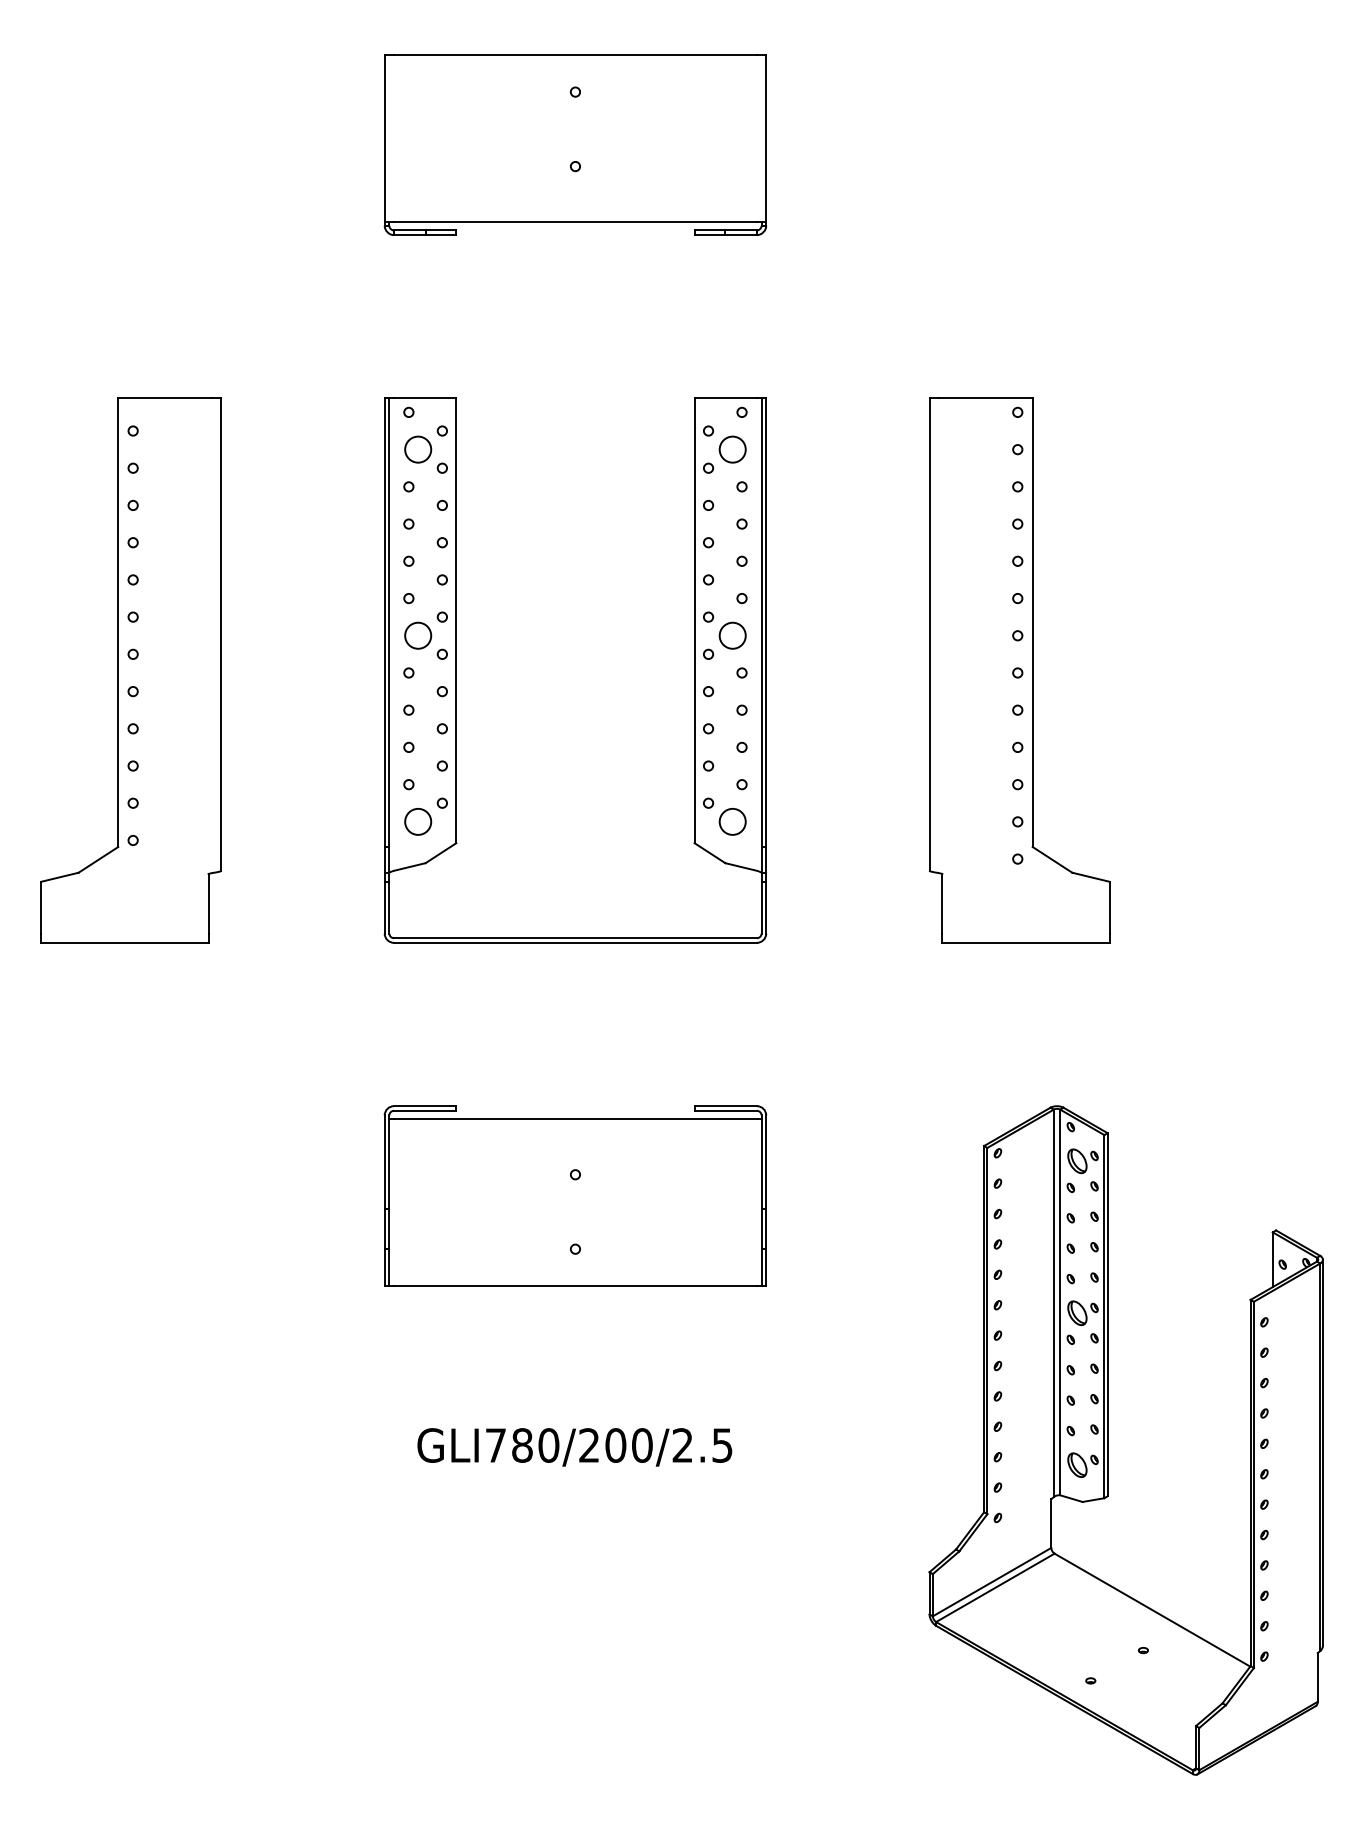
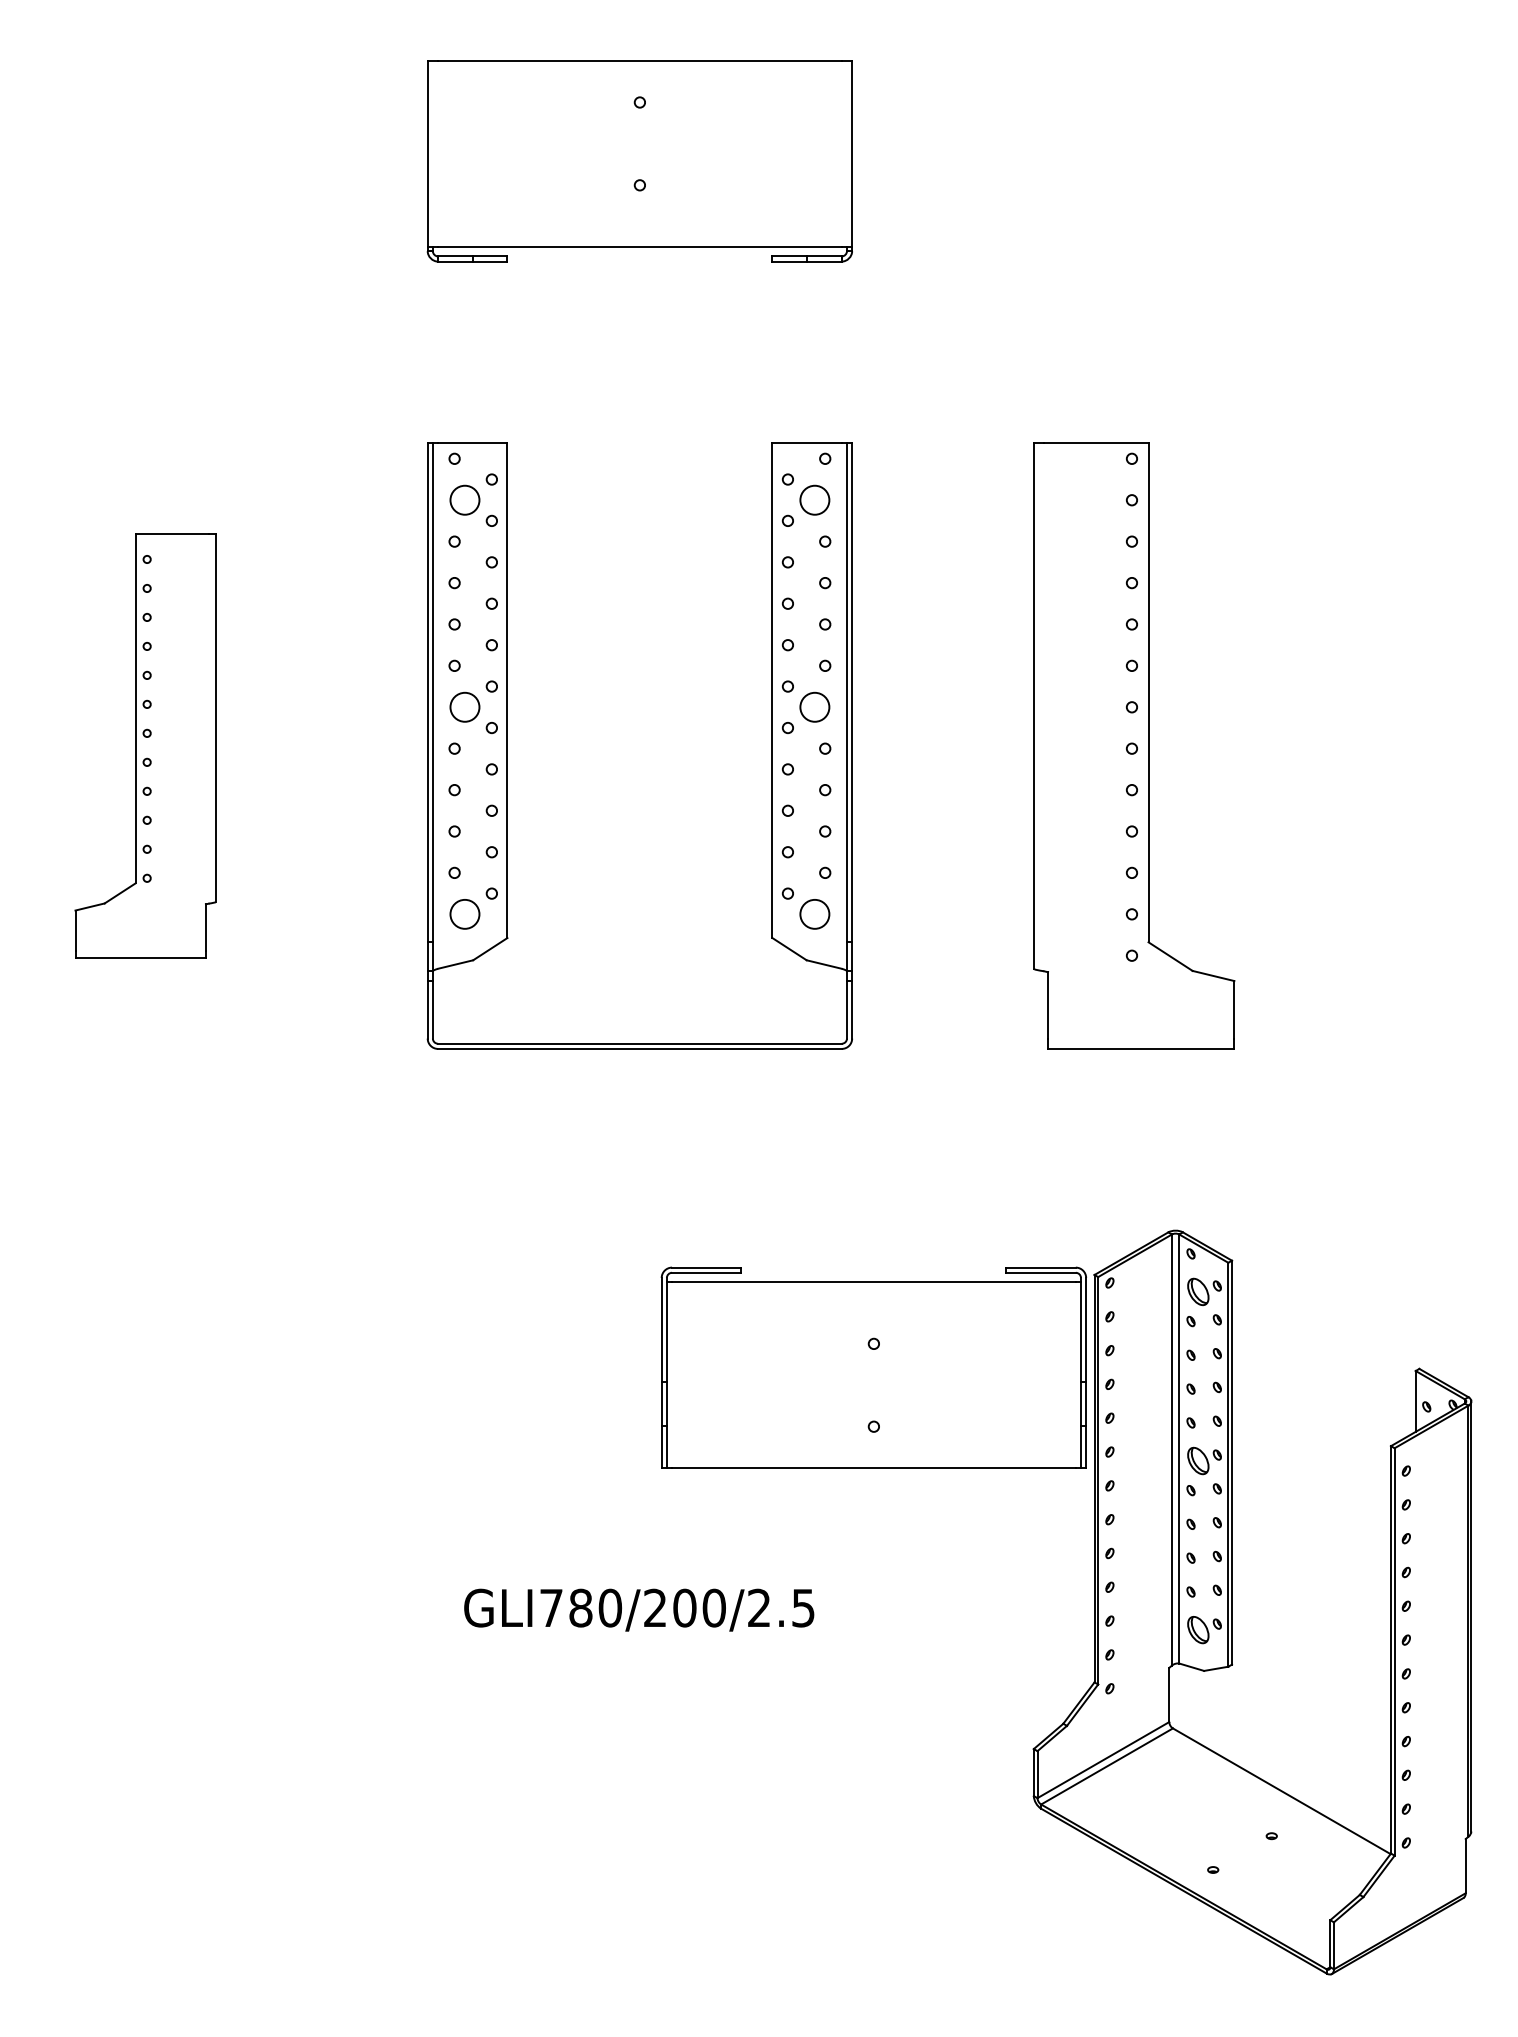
part: (131, 670) -> (145, 745), size x0.7
part: (575, 1195) -> (873, 1367), moved

